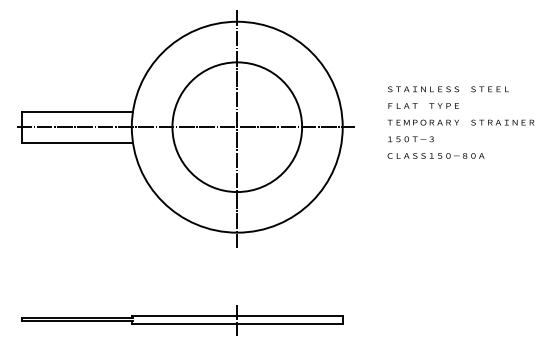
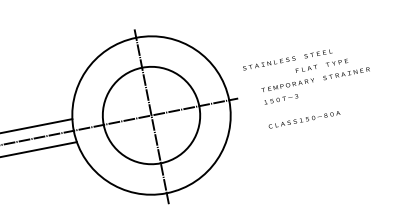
text: (448, 89) -> (287, 59), moved
text: (423, 105) -> (321, 65), moved
text: (435, 155) -> (303, 119), moved

